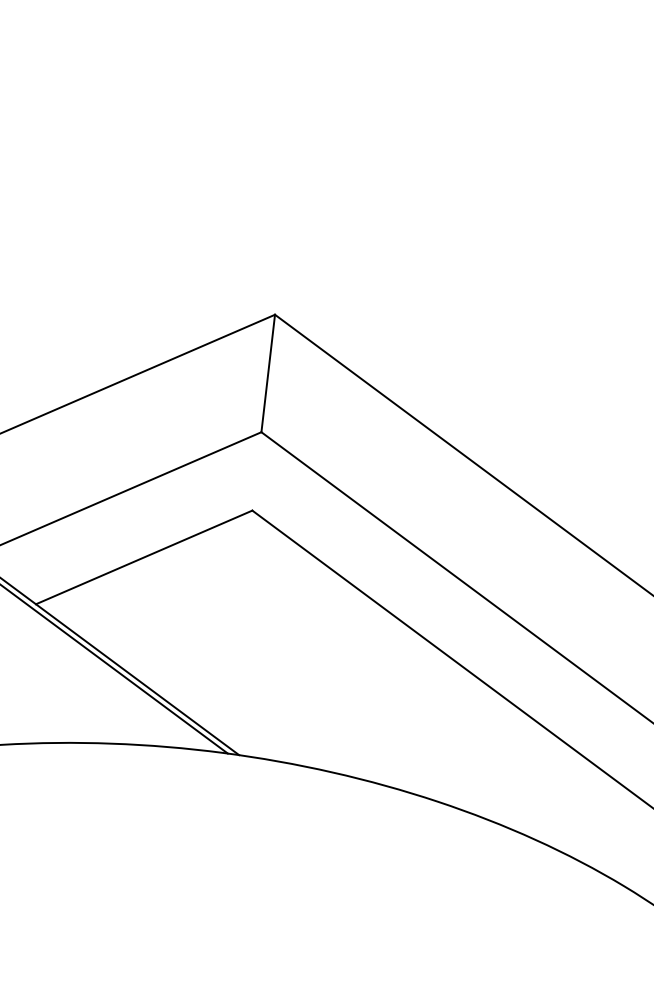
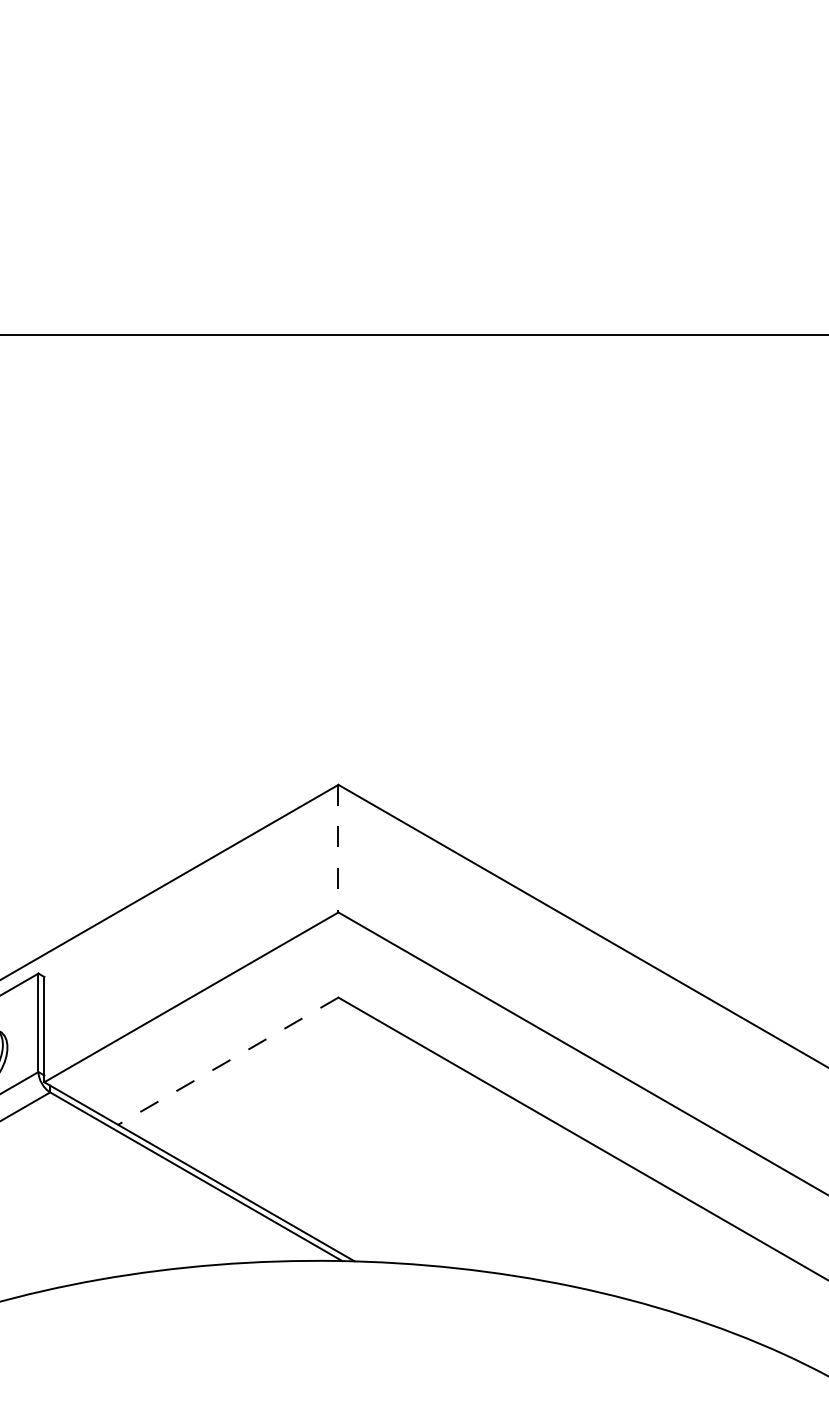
line: (268, 373) -> (338, 848), solid -> dashed
line: (143, 557) -> (227, 1061), solid -> dashed

